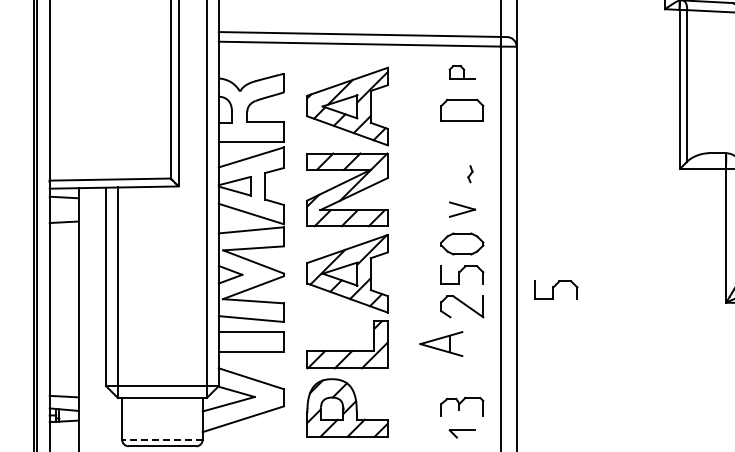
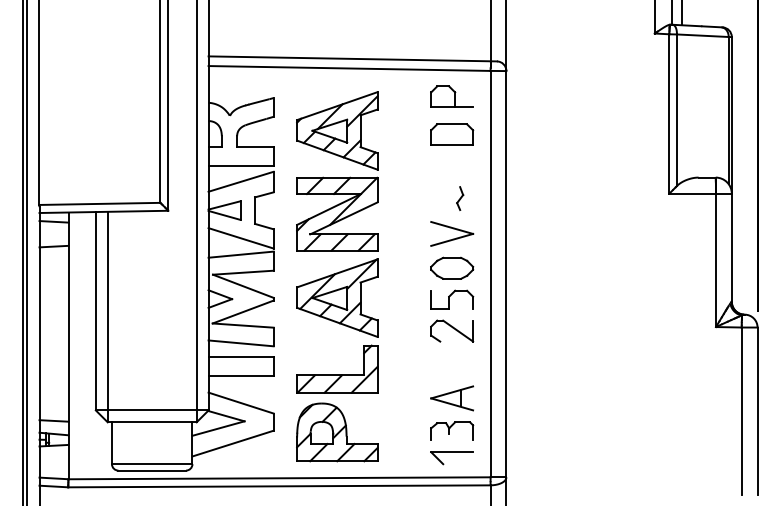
part: (461, 72) -> (451, 96), size x1.67
part: (470, 174) -> (460, 198), size x1.43
part: (462, 209) -> (452, 233), size x1.67
part: (556, 290) -> (546, 314), removed
part: (440, 344) -> (451, 398), moved
part: (461, 434) -> (451, 458), size x1.67
line: (161, 440) -> (151, 464), dashed -> solid

